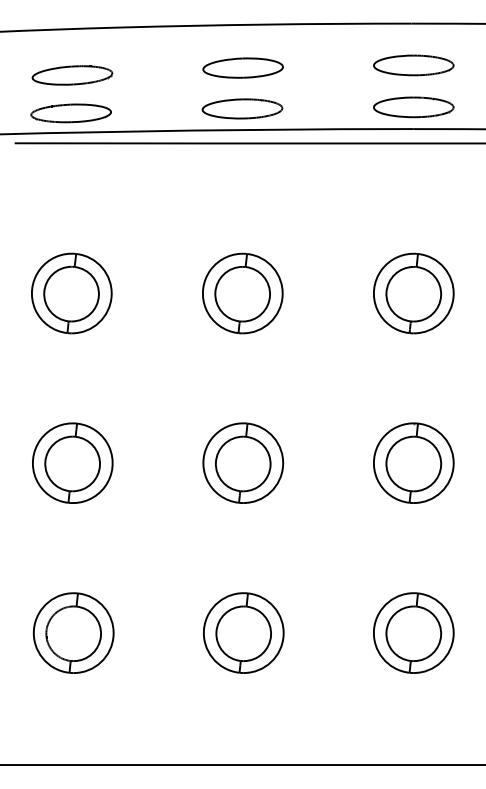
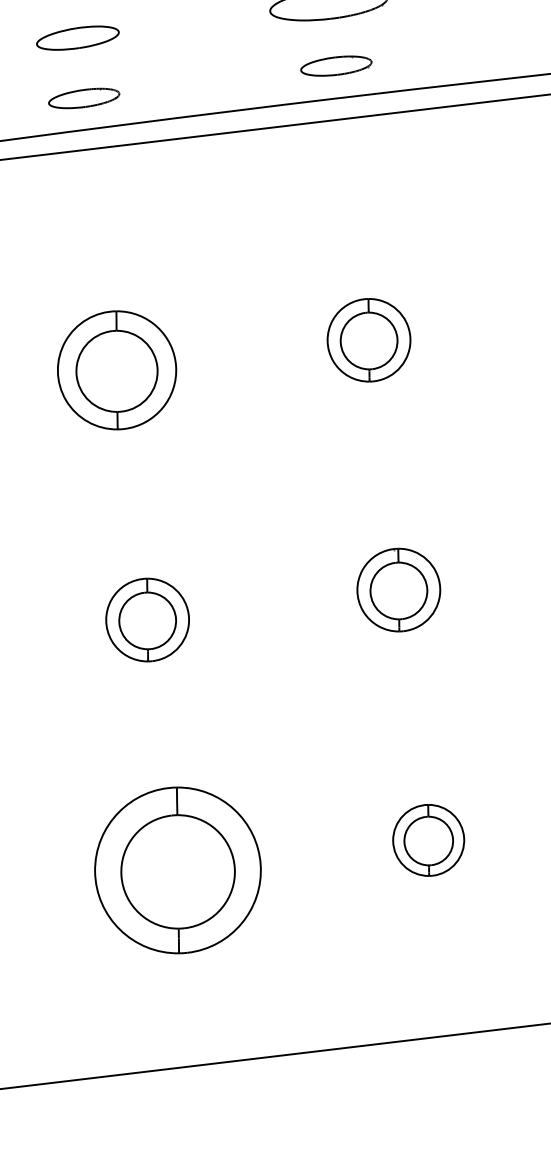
part: (242, 67) -> (76, 37), size x0.7
part: (413, 107) -> (335, 66), size x0.6
part: (242, 108) -> (84, 97), size x0.6
part: (413, 293) -> (368, 340), size x0.7
part: (243, 462) -> (147, 619), size x0.7
part: (413, 462) -> (398, 589), size x0.7
part: (243, 632) -> (177, 869), size x1.4
part: (413, 632) -> (428, 839), size x0.6

